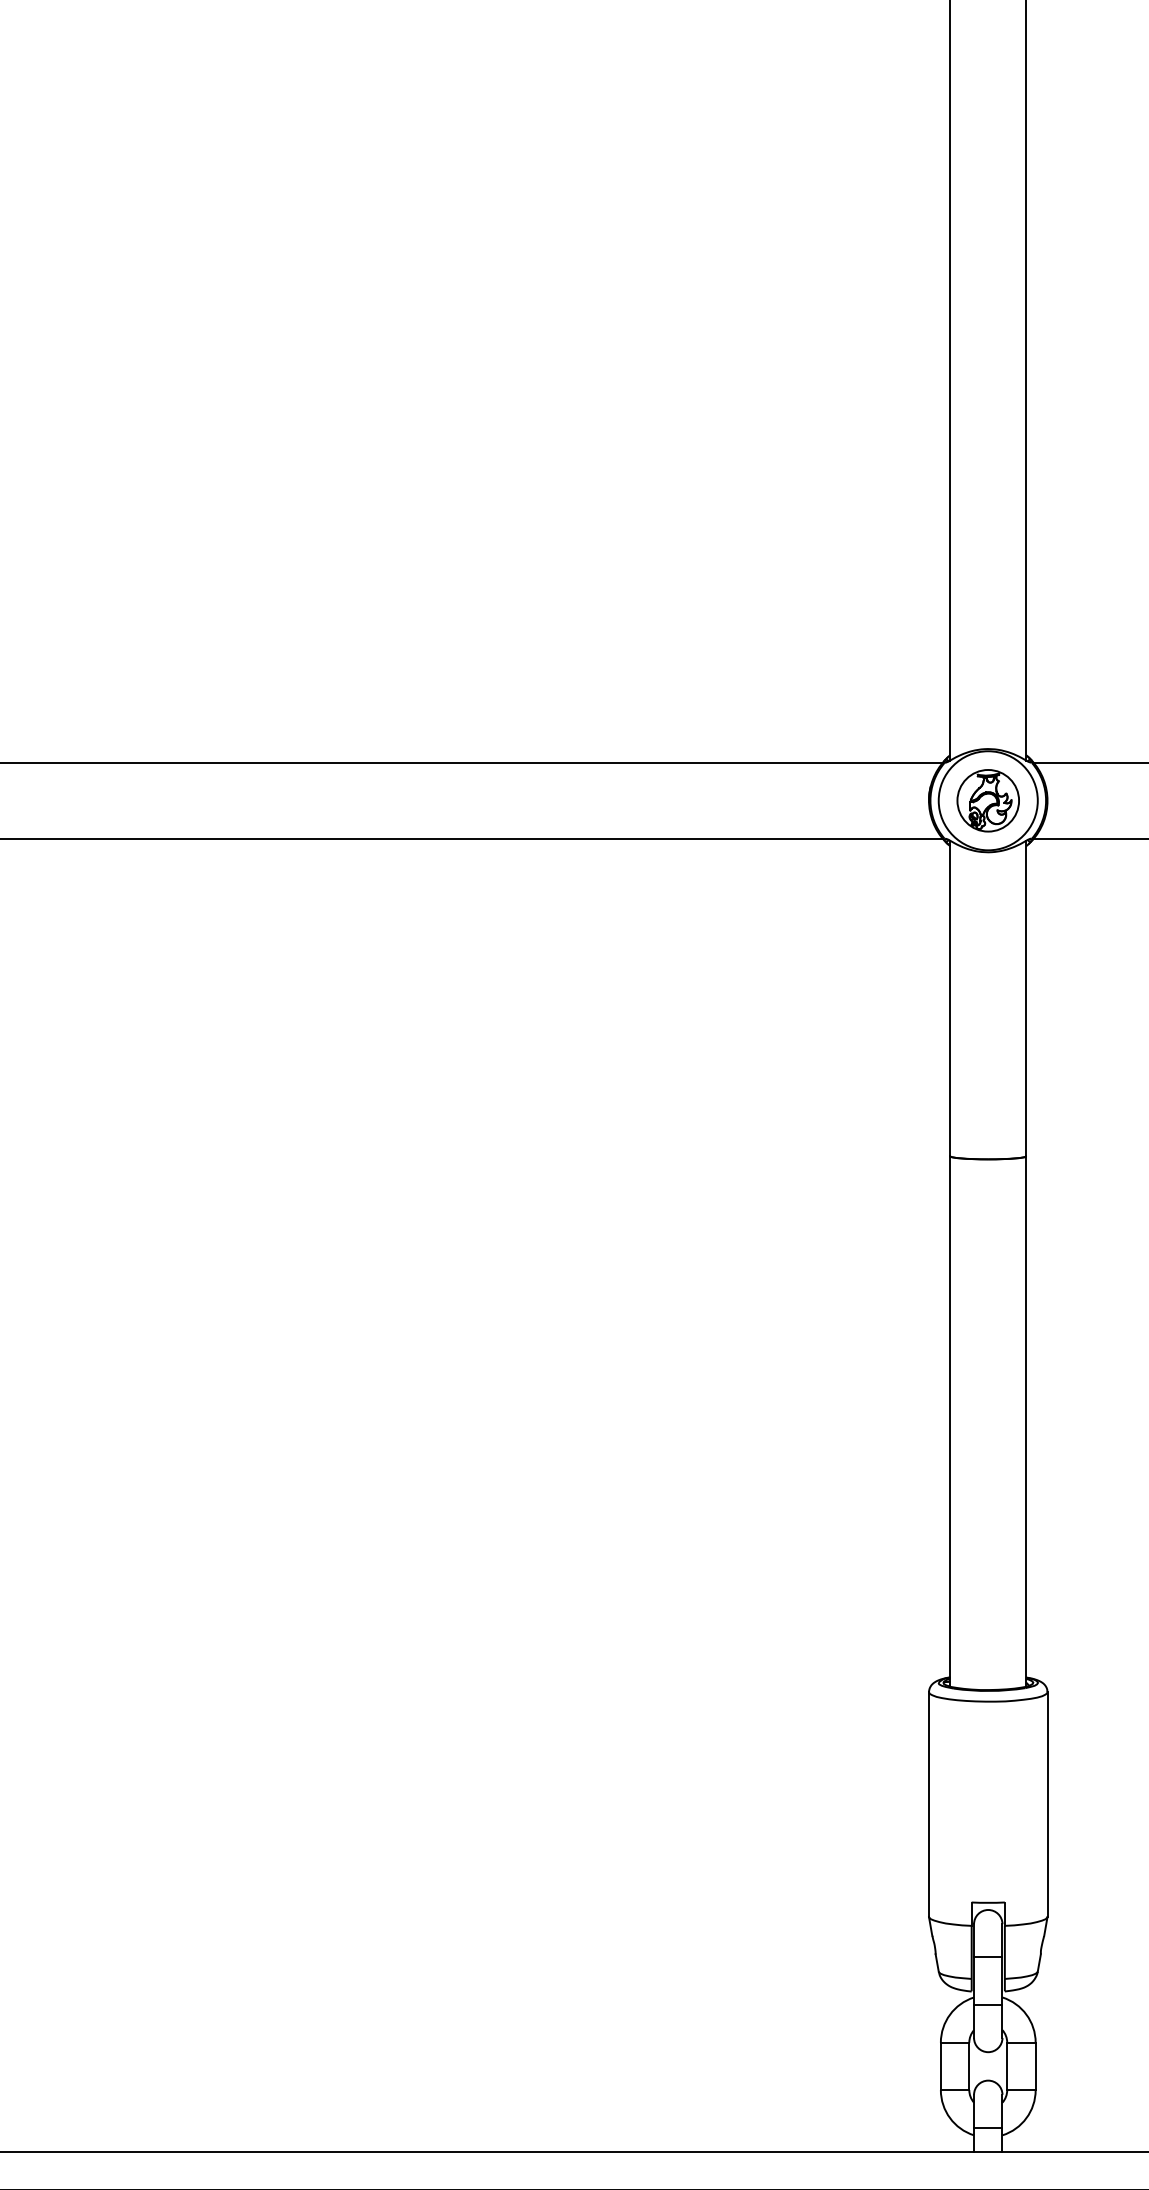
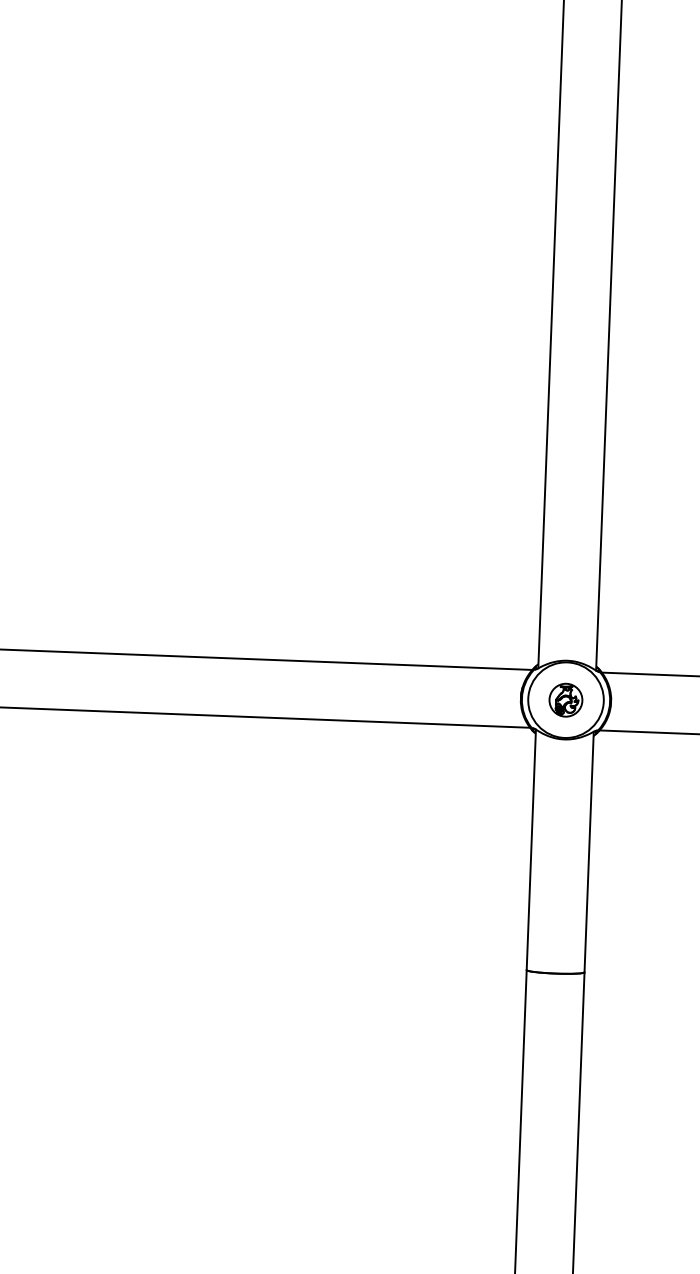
part: (987, 800) -> (565, 699), size x0.7

